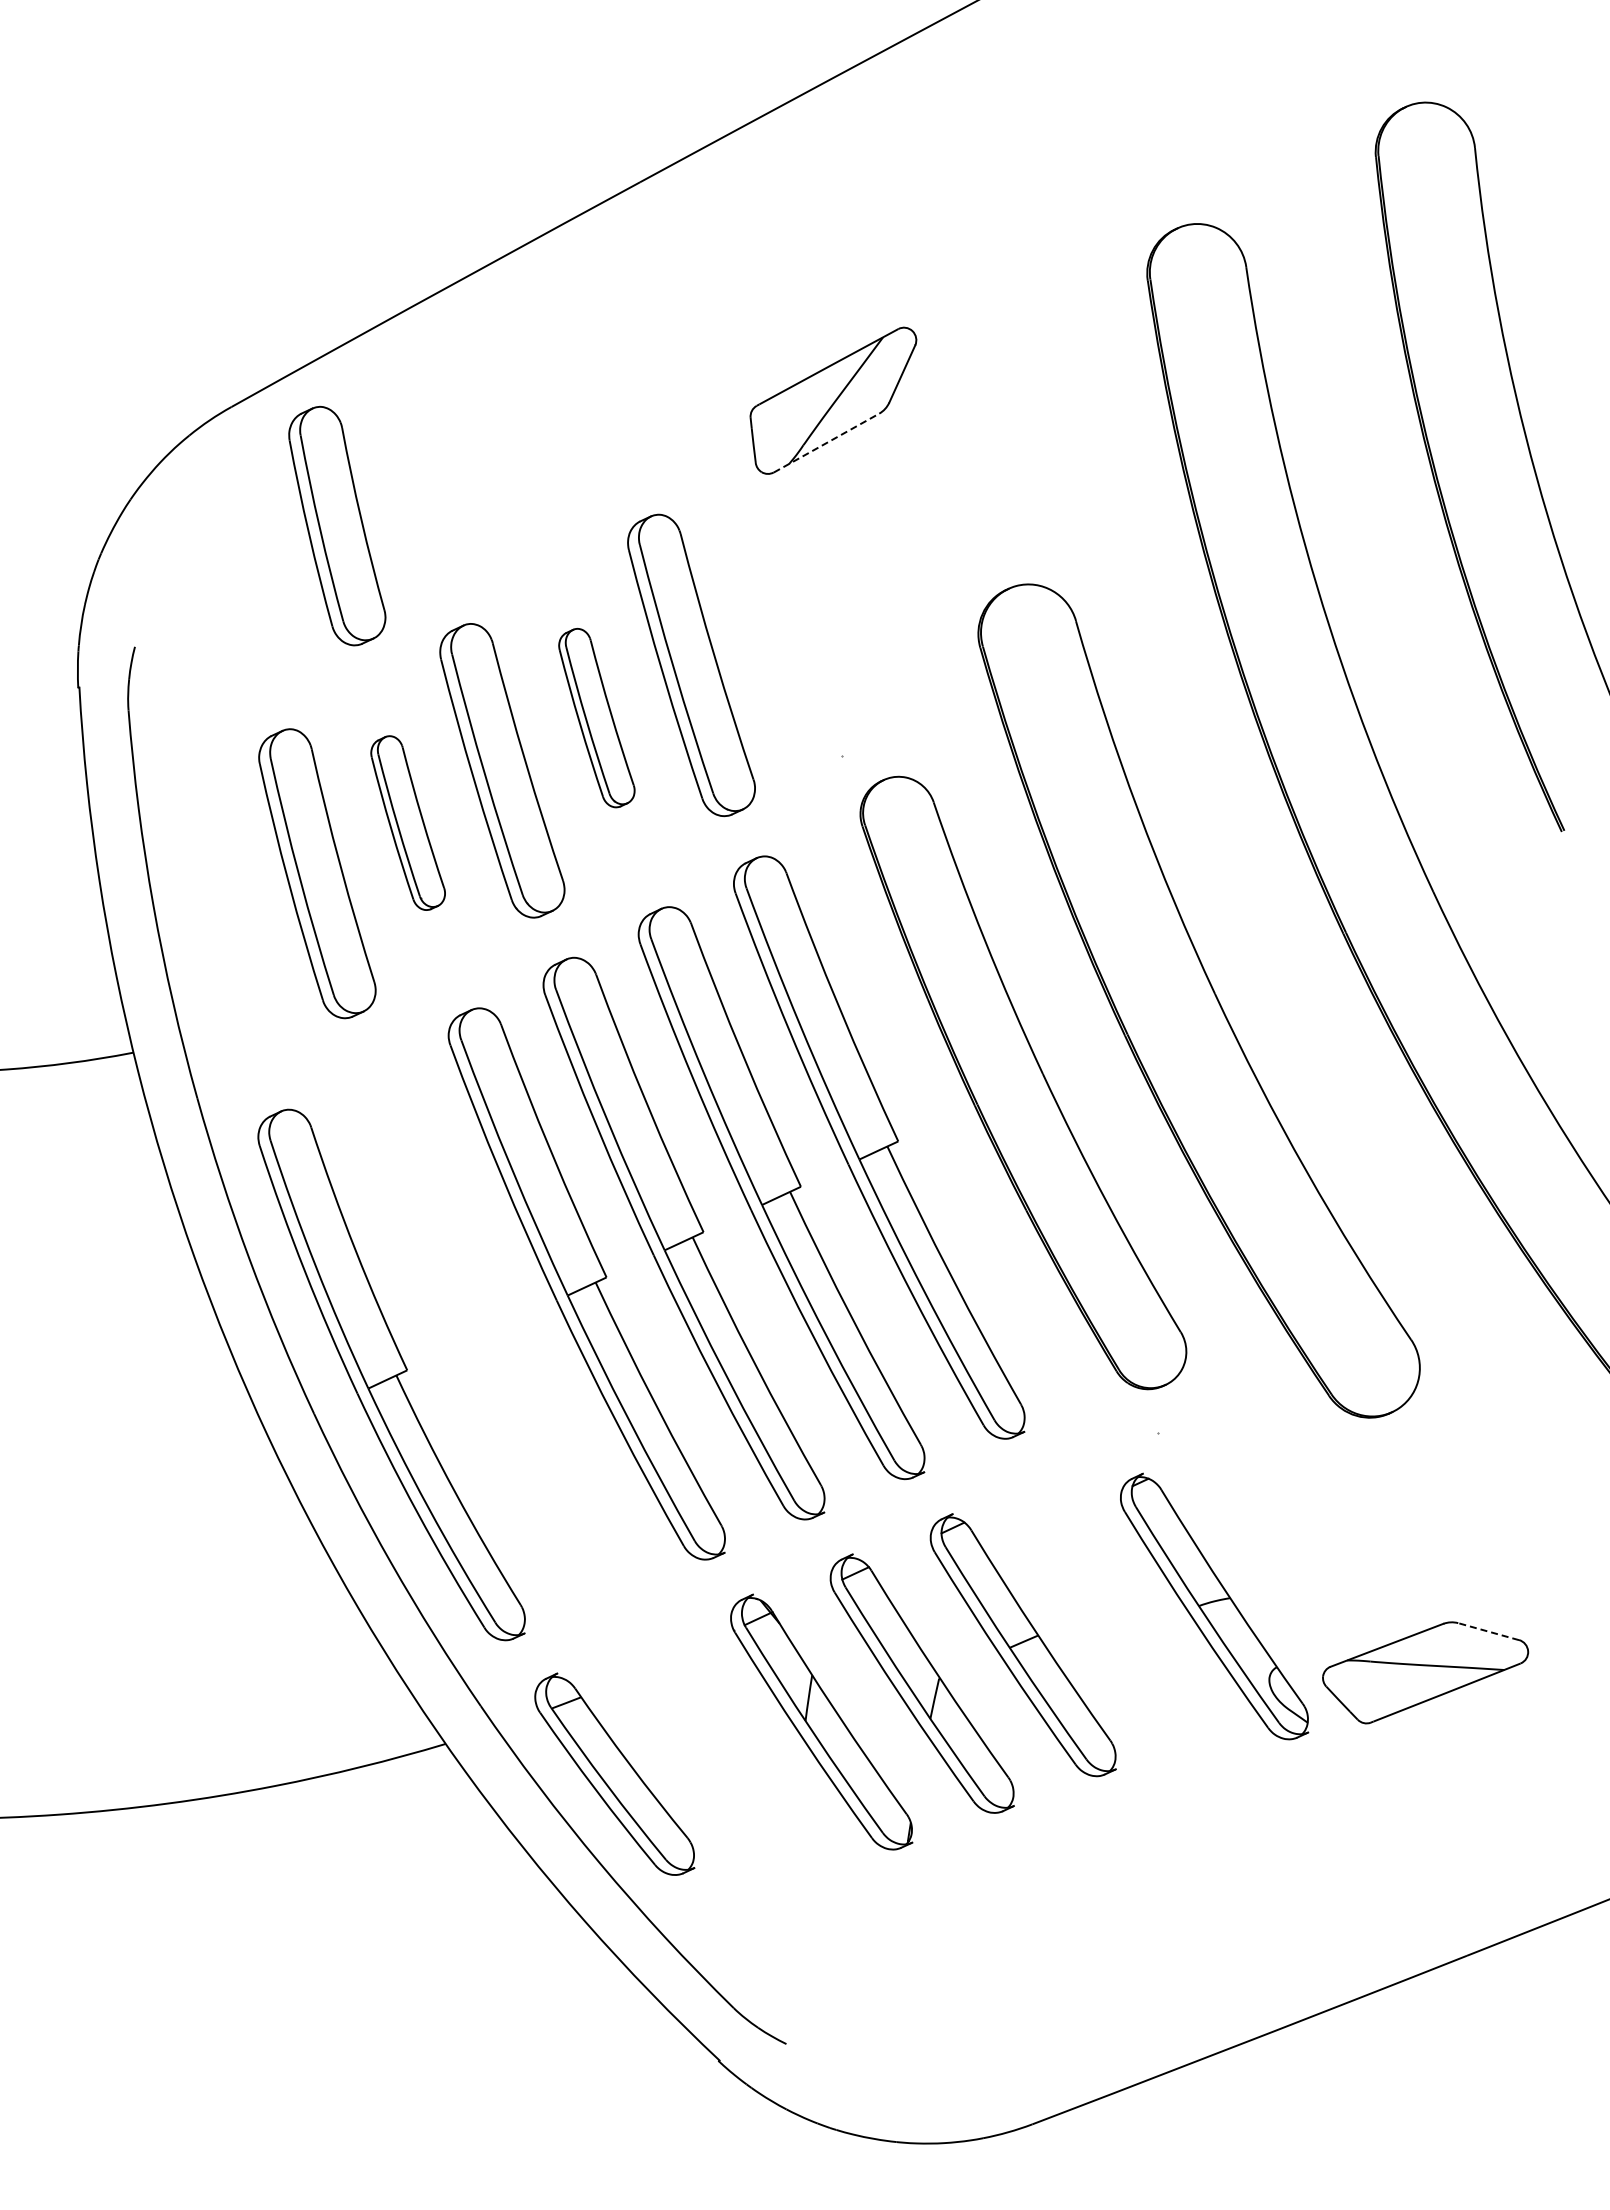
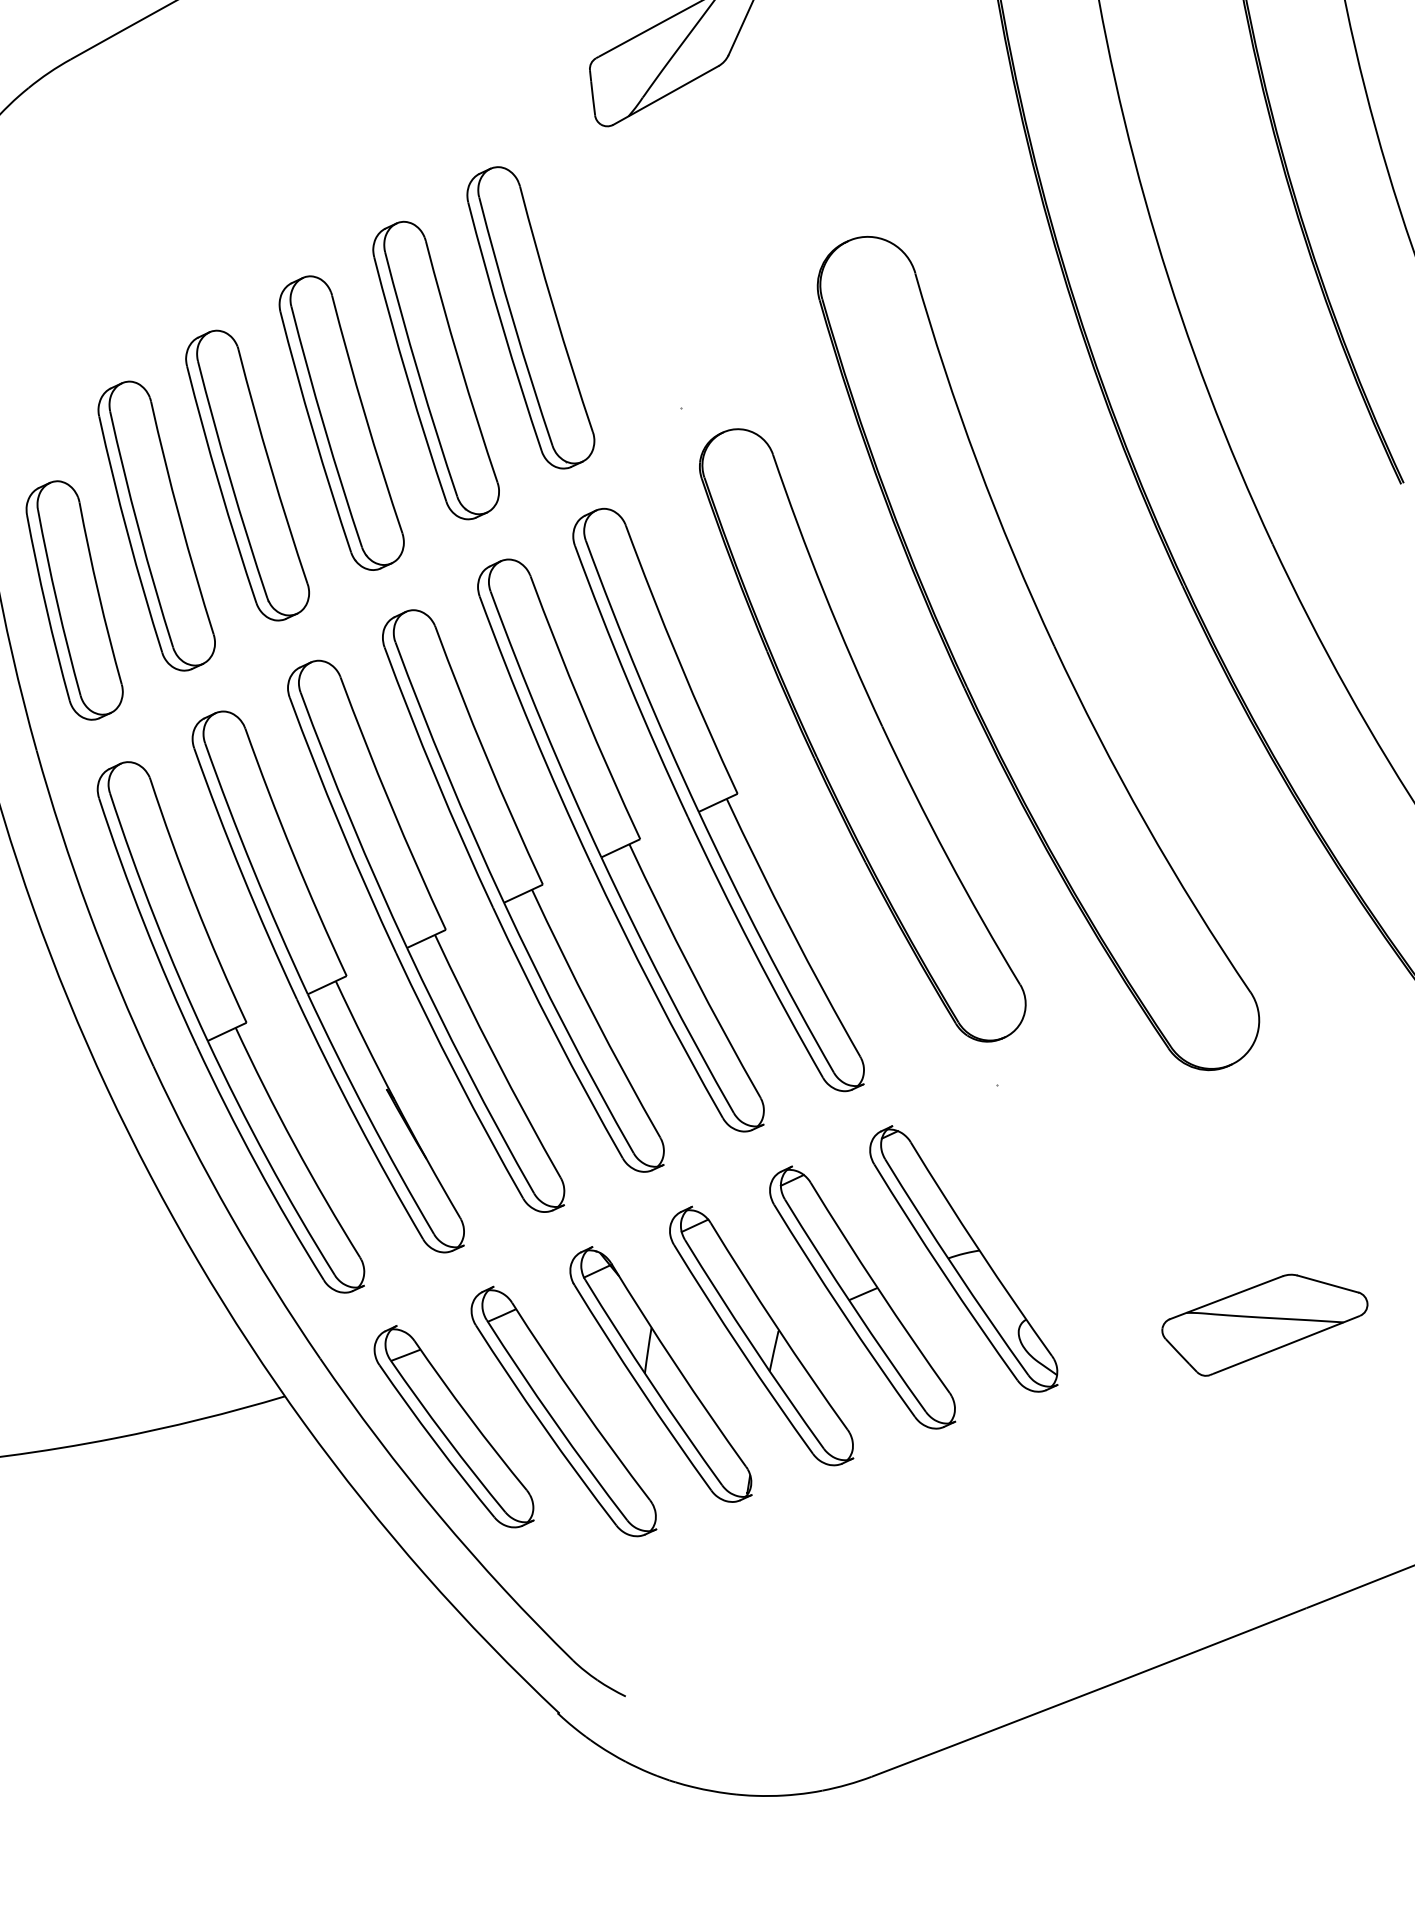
line: (826, 442) -> (665, 94), dashed -> solid
part: (337, 525) -> (74, 599), moved
part: (596, 717) -> (435, 369), size x1.67
part: (407, 822) -> (246, 474), size x1.67
part: (488, 1329) -> (327, 981), added
part: (1214, 1606) -> (963, 1258), moved
line: (1488, 1631) -> (1327, 1283), dashed -> solid
part: (724, 1758) -> (563, 1410), added

